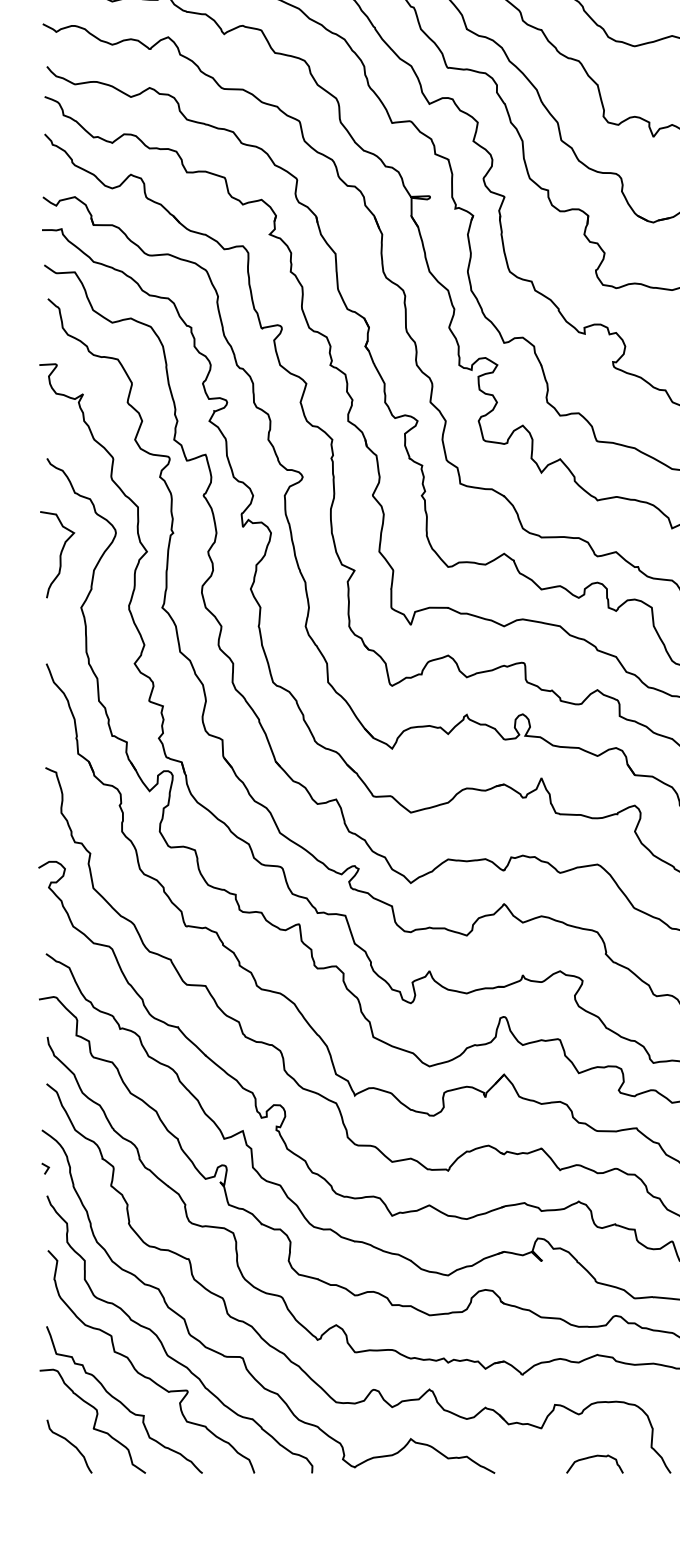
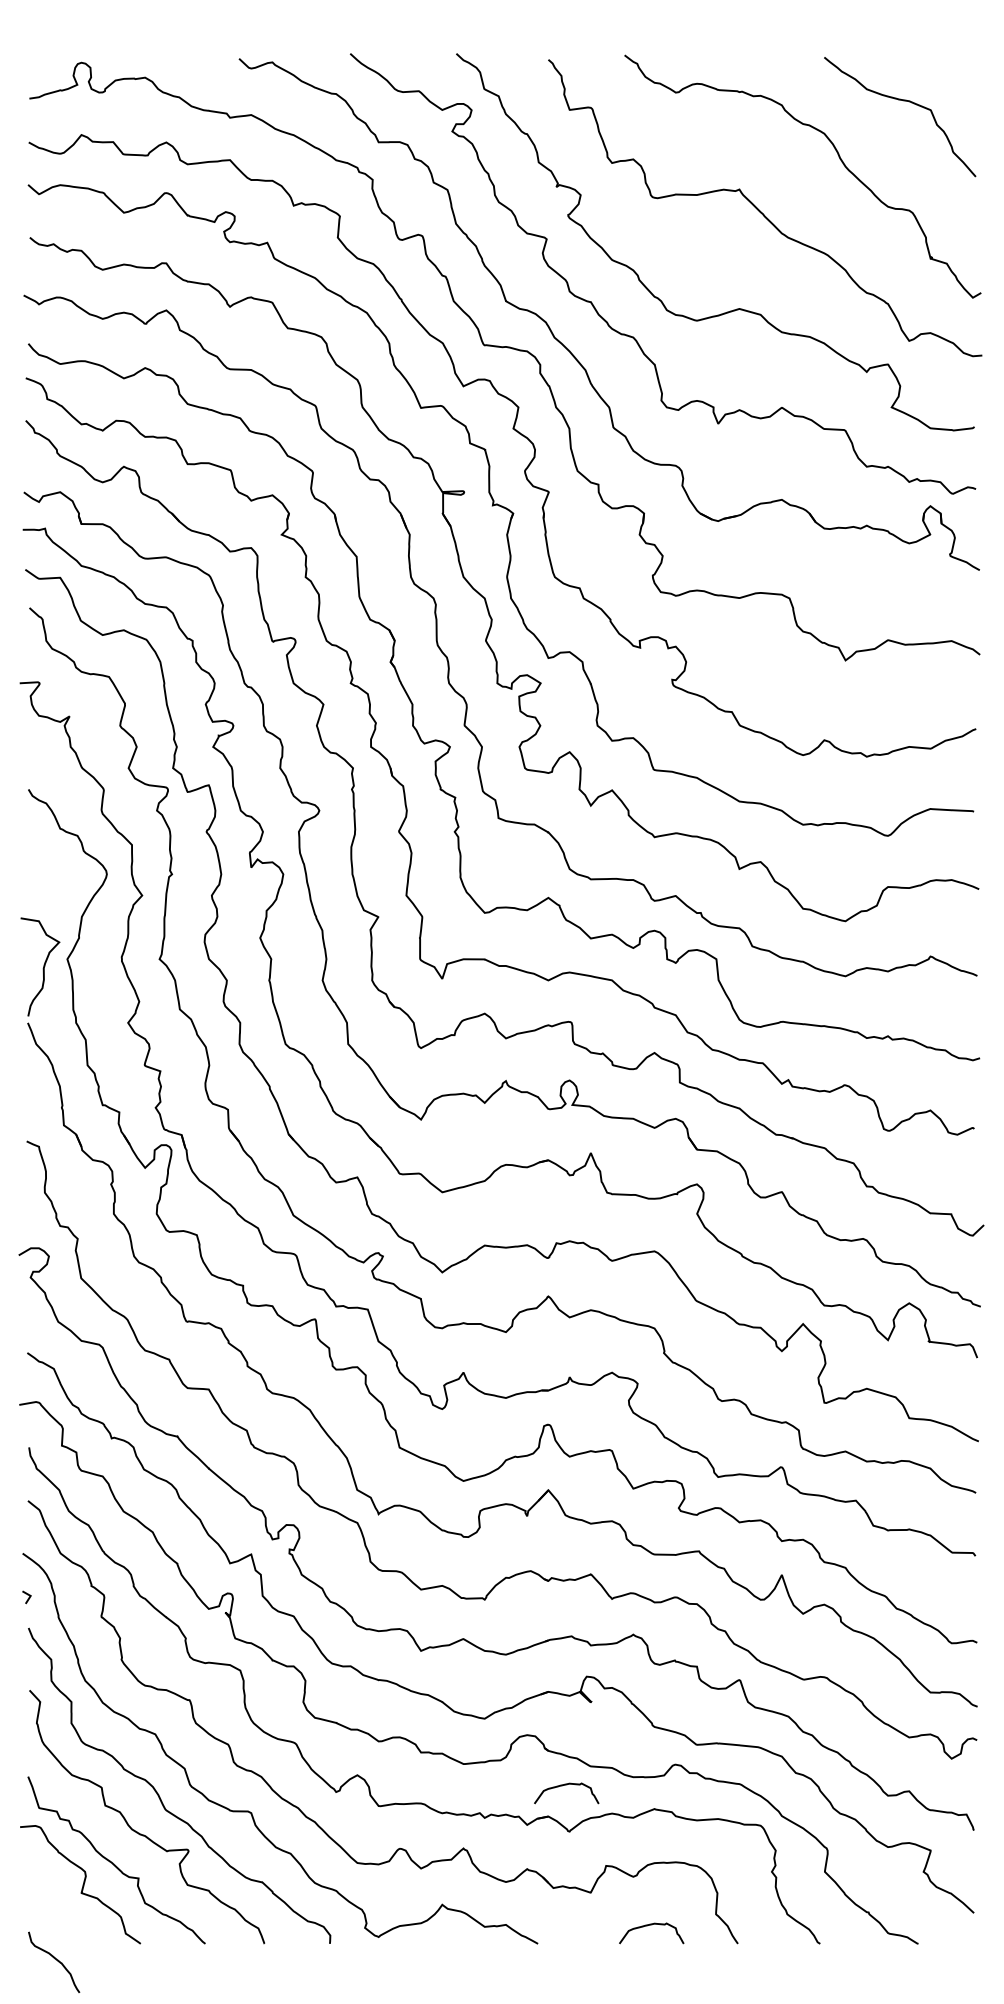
curve: (59, 556) -> (42, 968), moved
curve: (520, 1334) -> (566, 1785), added
curve: (69, 1444) -> (54, 1959), moved

